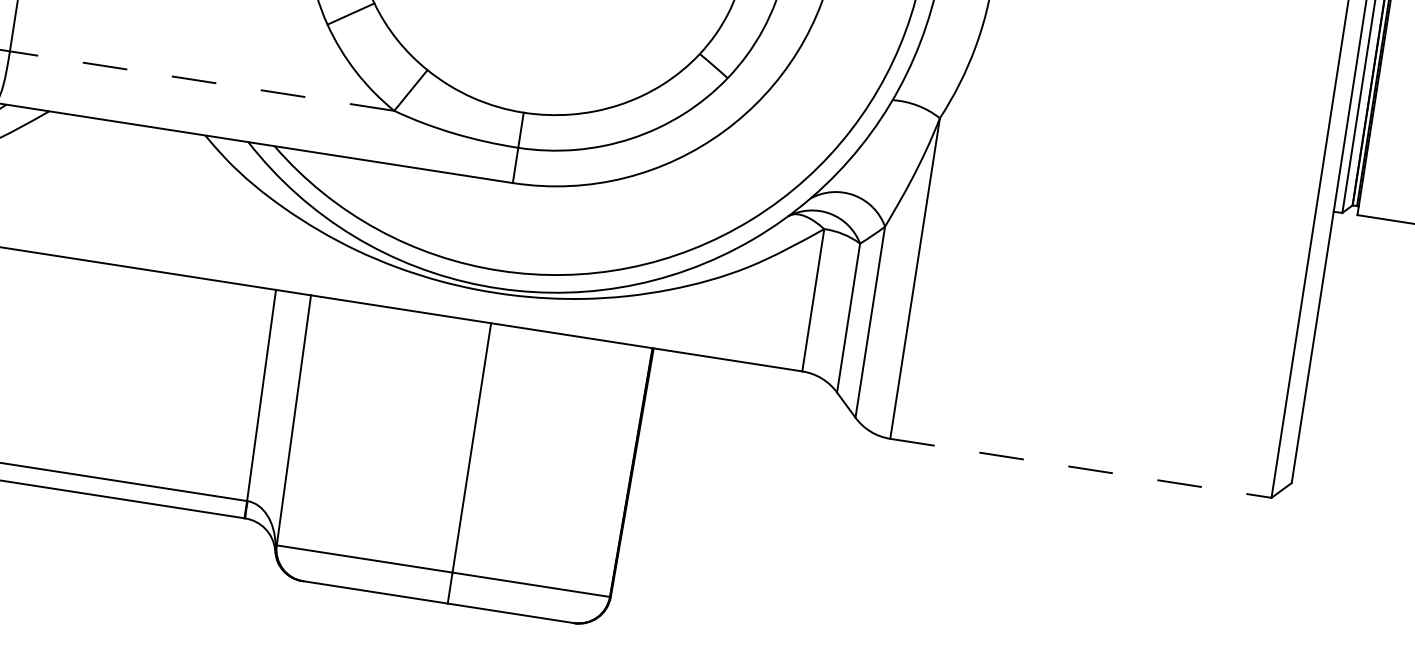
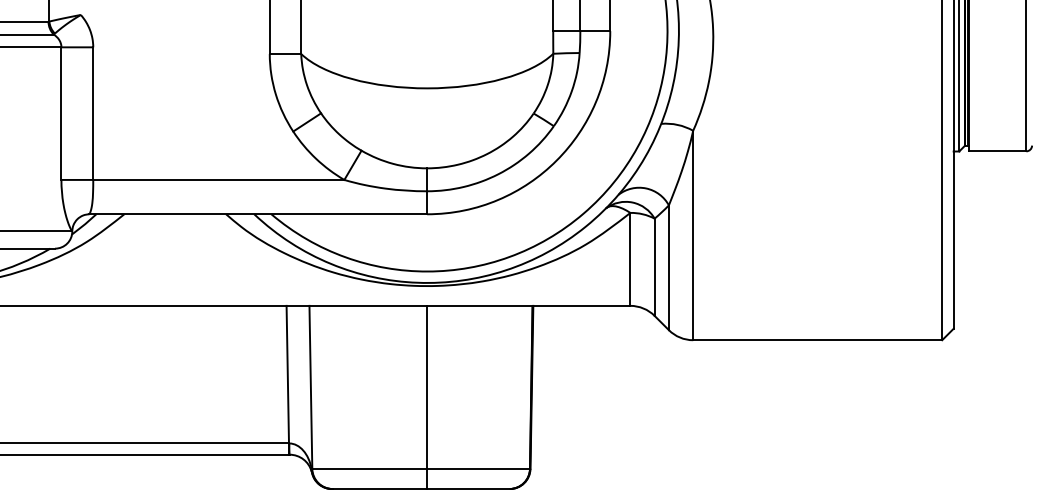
line: (201, 80) -> (218, 179), dashed -> solid
line: (1080, 468) -> (817, 340), dashed -> solid

